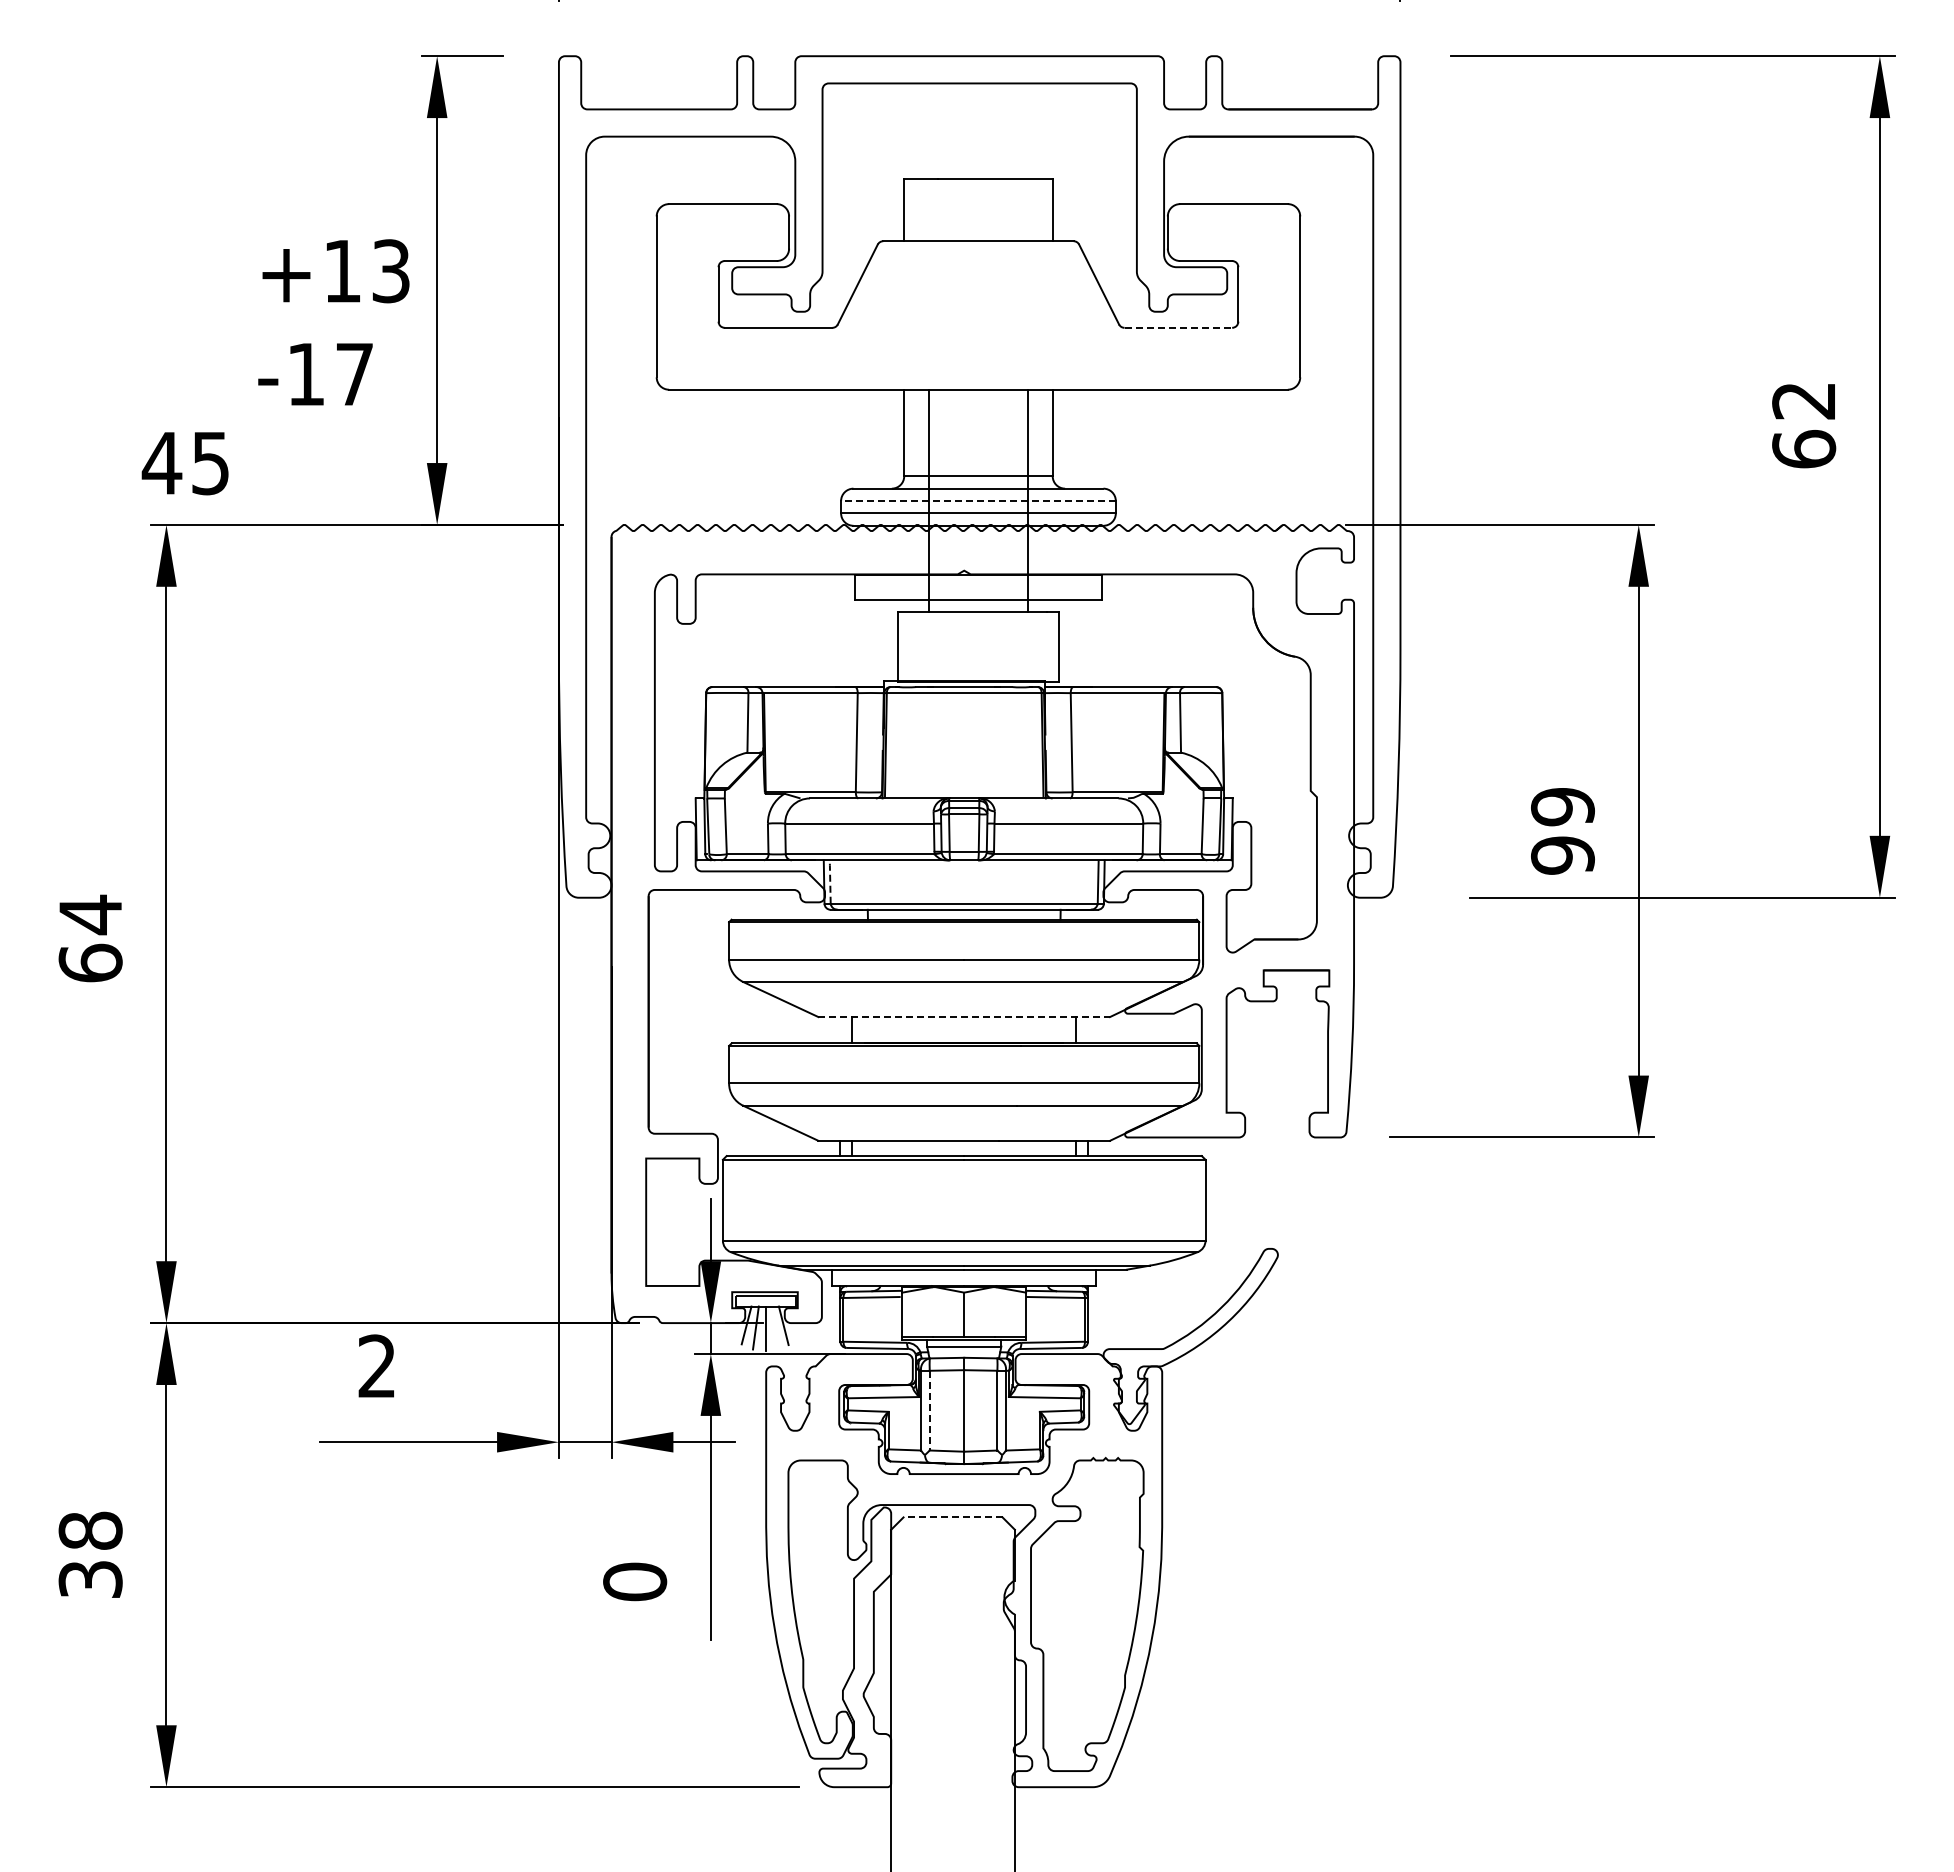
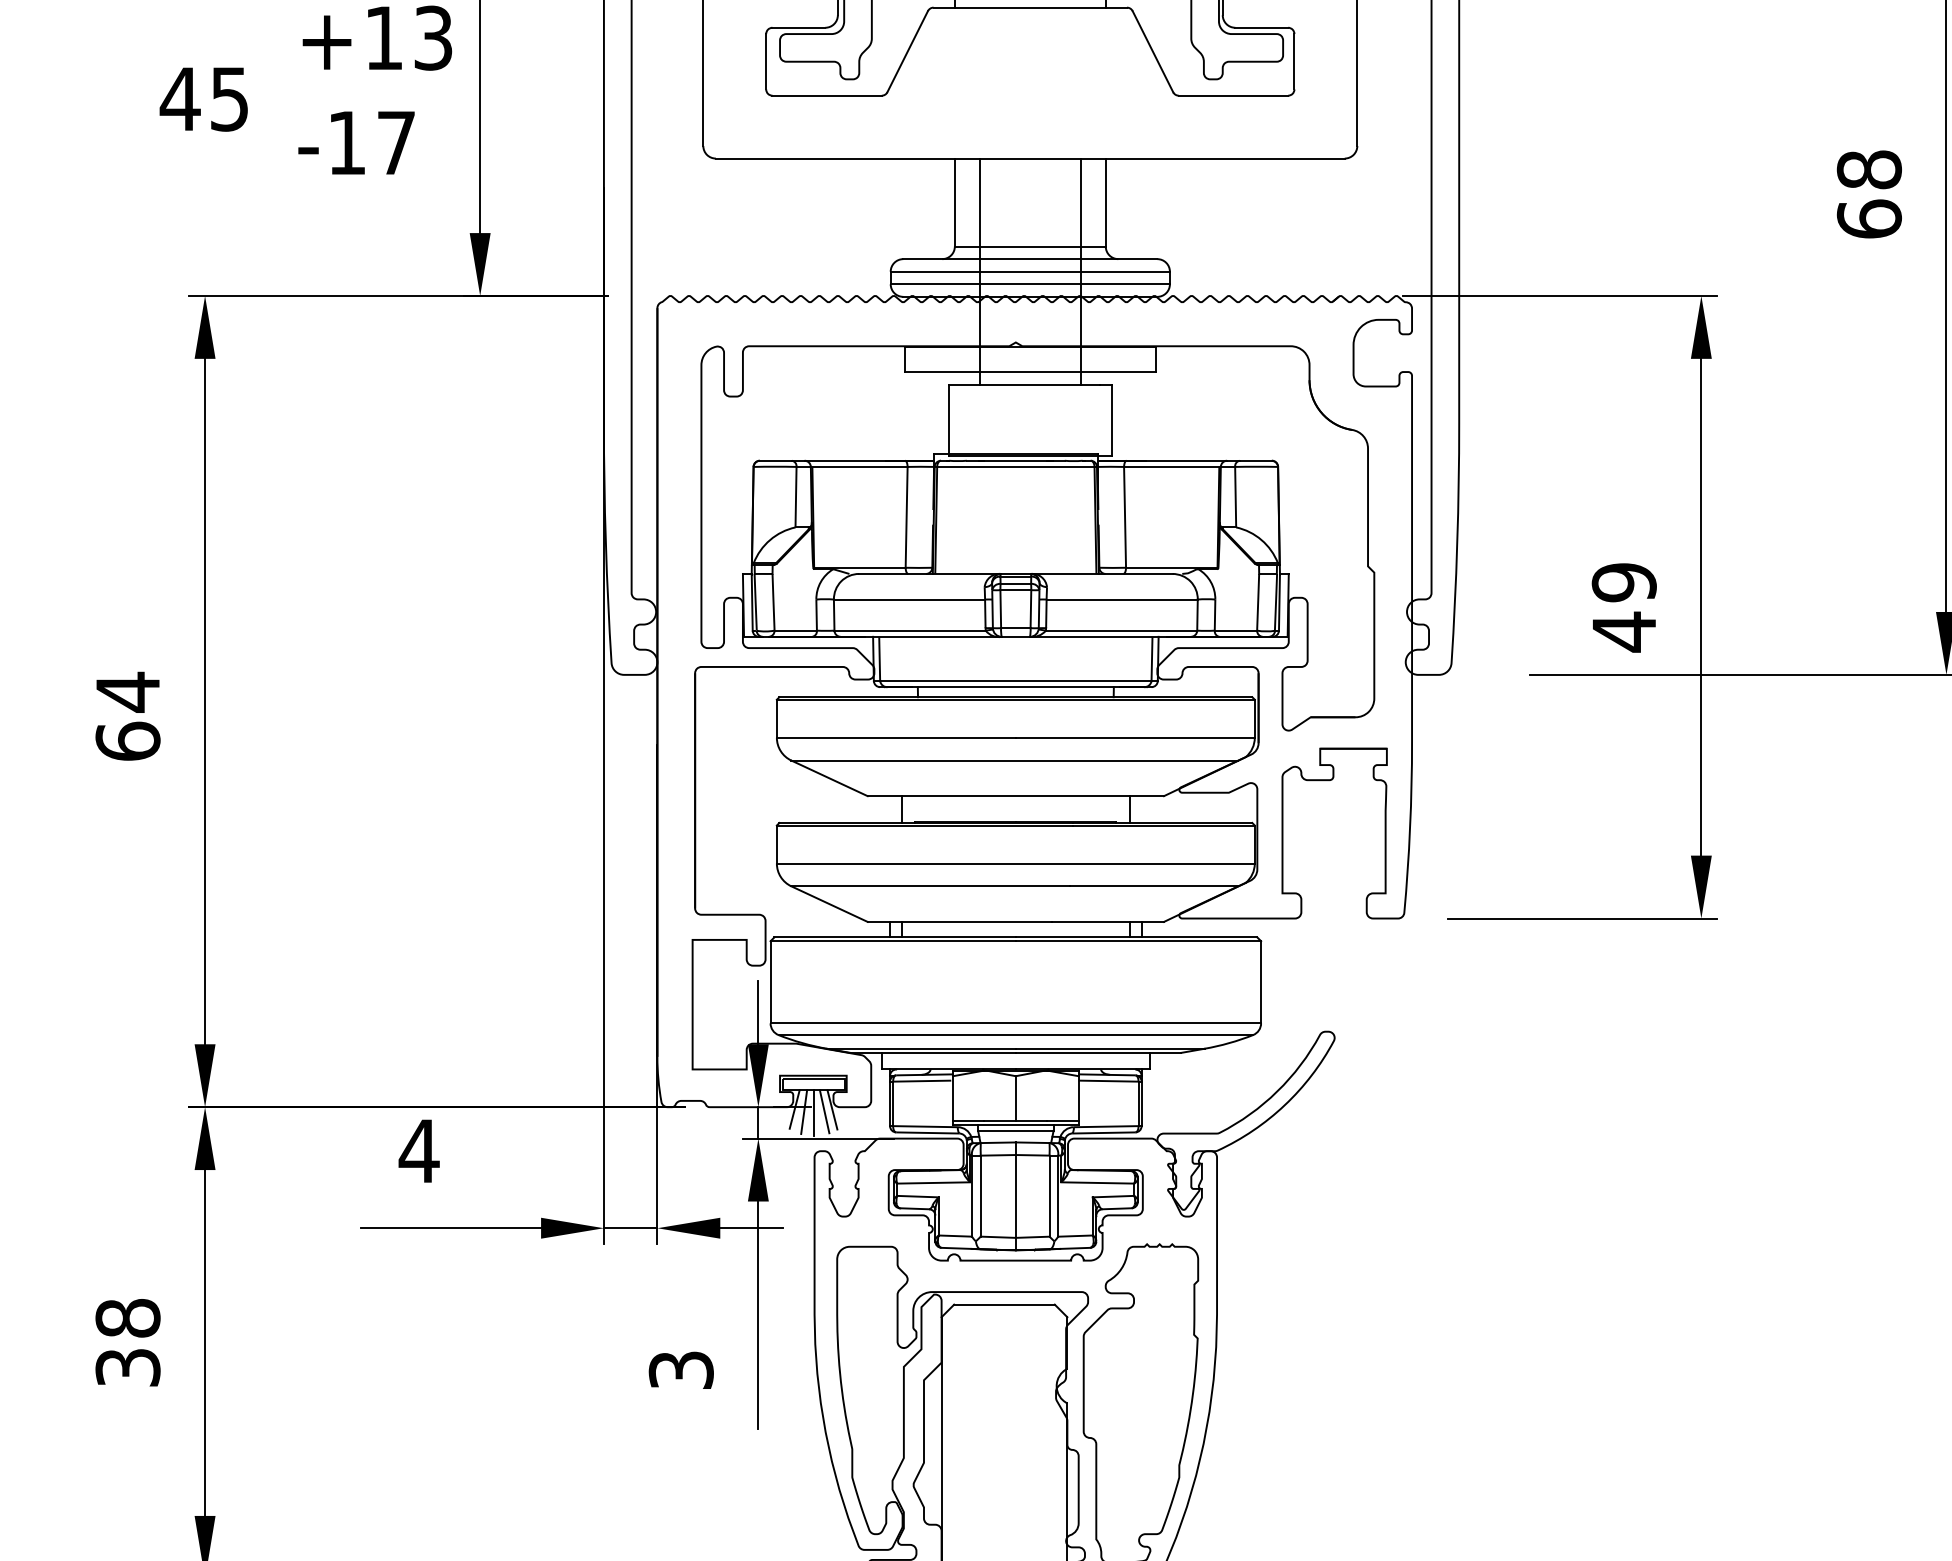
line: (1178, 327) -> (1233, 95), dashed -> solid
text: (1804, 400) -> (1869, 169), 62 -> 68
text: (184, 463) -> (203, 99), moved
line: (977, 501) -> (1029, 272), dashed -> solid
text: (1562, 855) -> (1623, 631), 99 -> 49
line: (830, 881) -> (879, 658), dashed -> solid
line: (964, 1017) -> (1016, 796), dashed -> solid
line: (775, 1327) -> (824, 1111), added
text: (376, 1365) -> (418, 1150), 2 -> 4
line: (929, 1410) -> (980, 1195), dashed -> solid
line: (953, 1517) -> (1004, 1304), dashed -> solid
text: (635, 1581) -> (681, 1369), 0 -> 3

